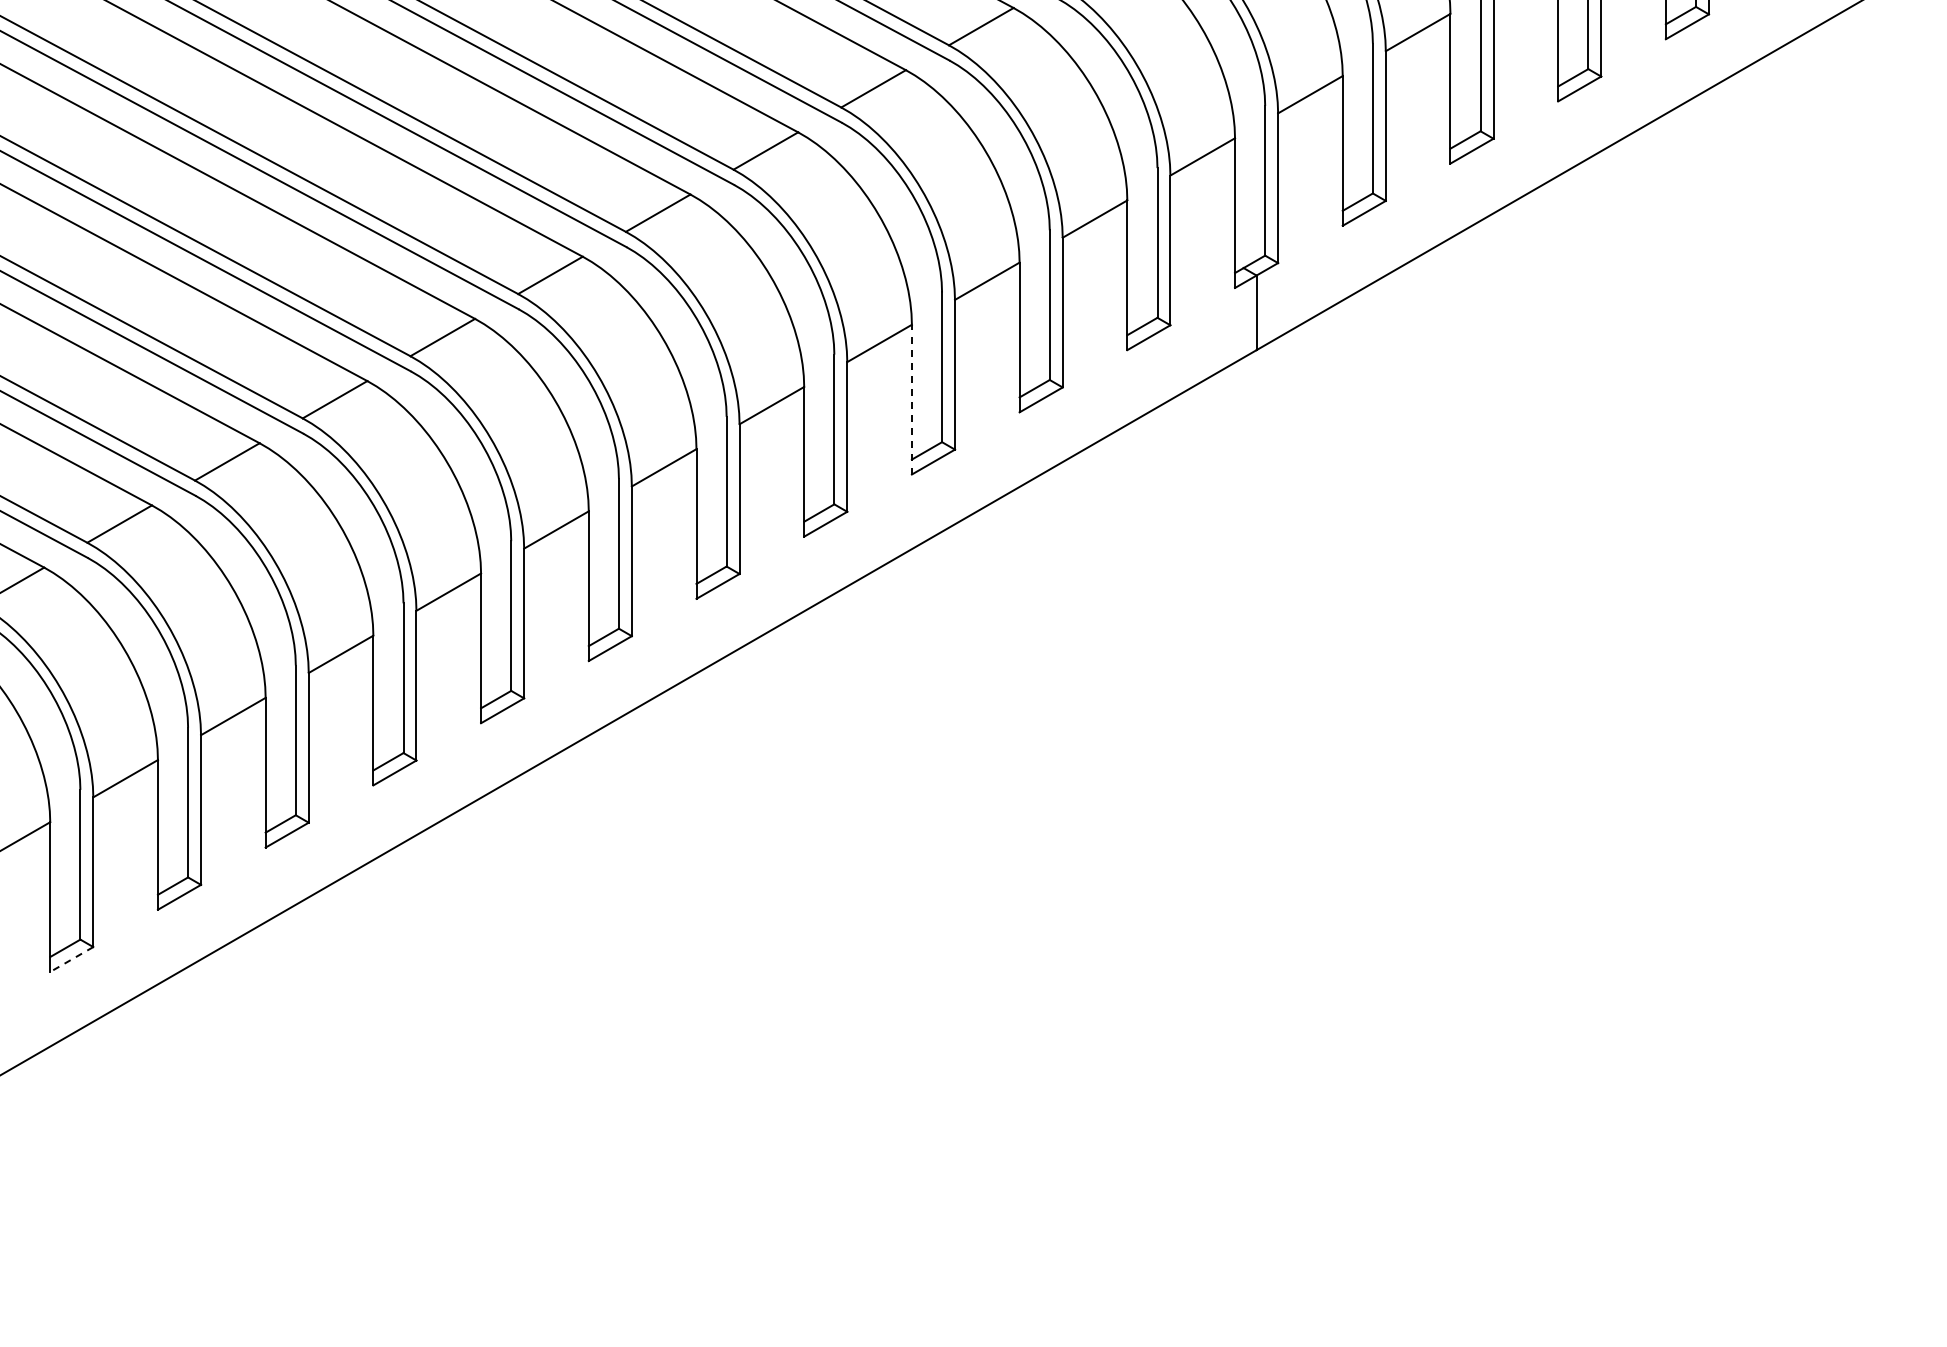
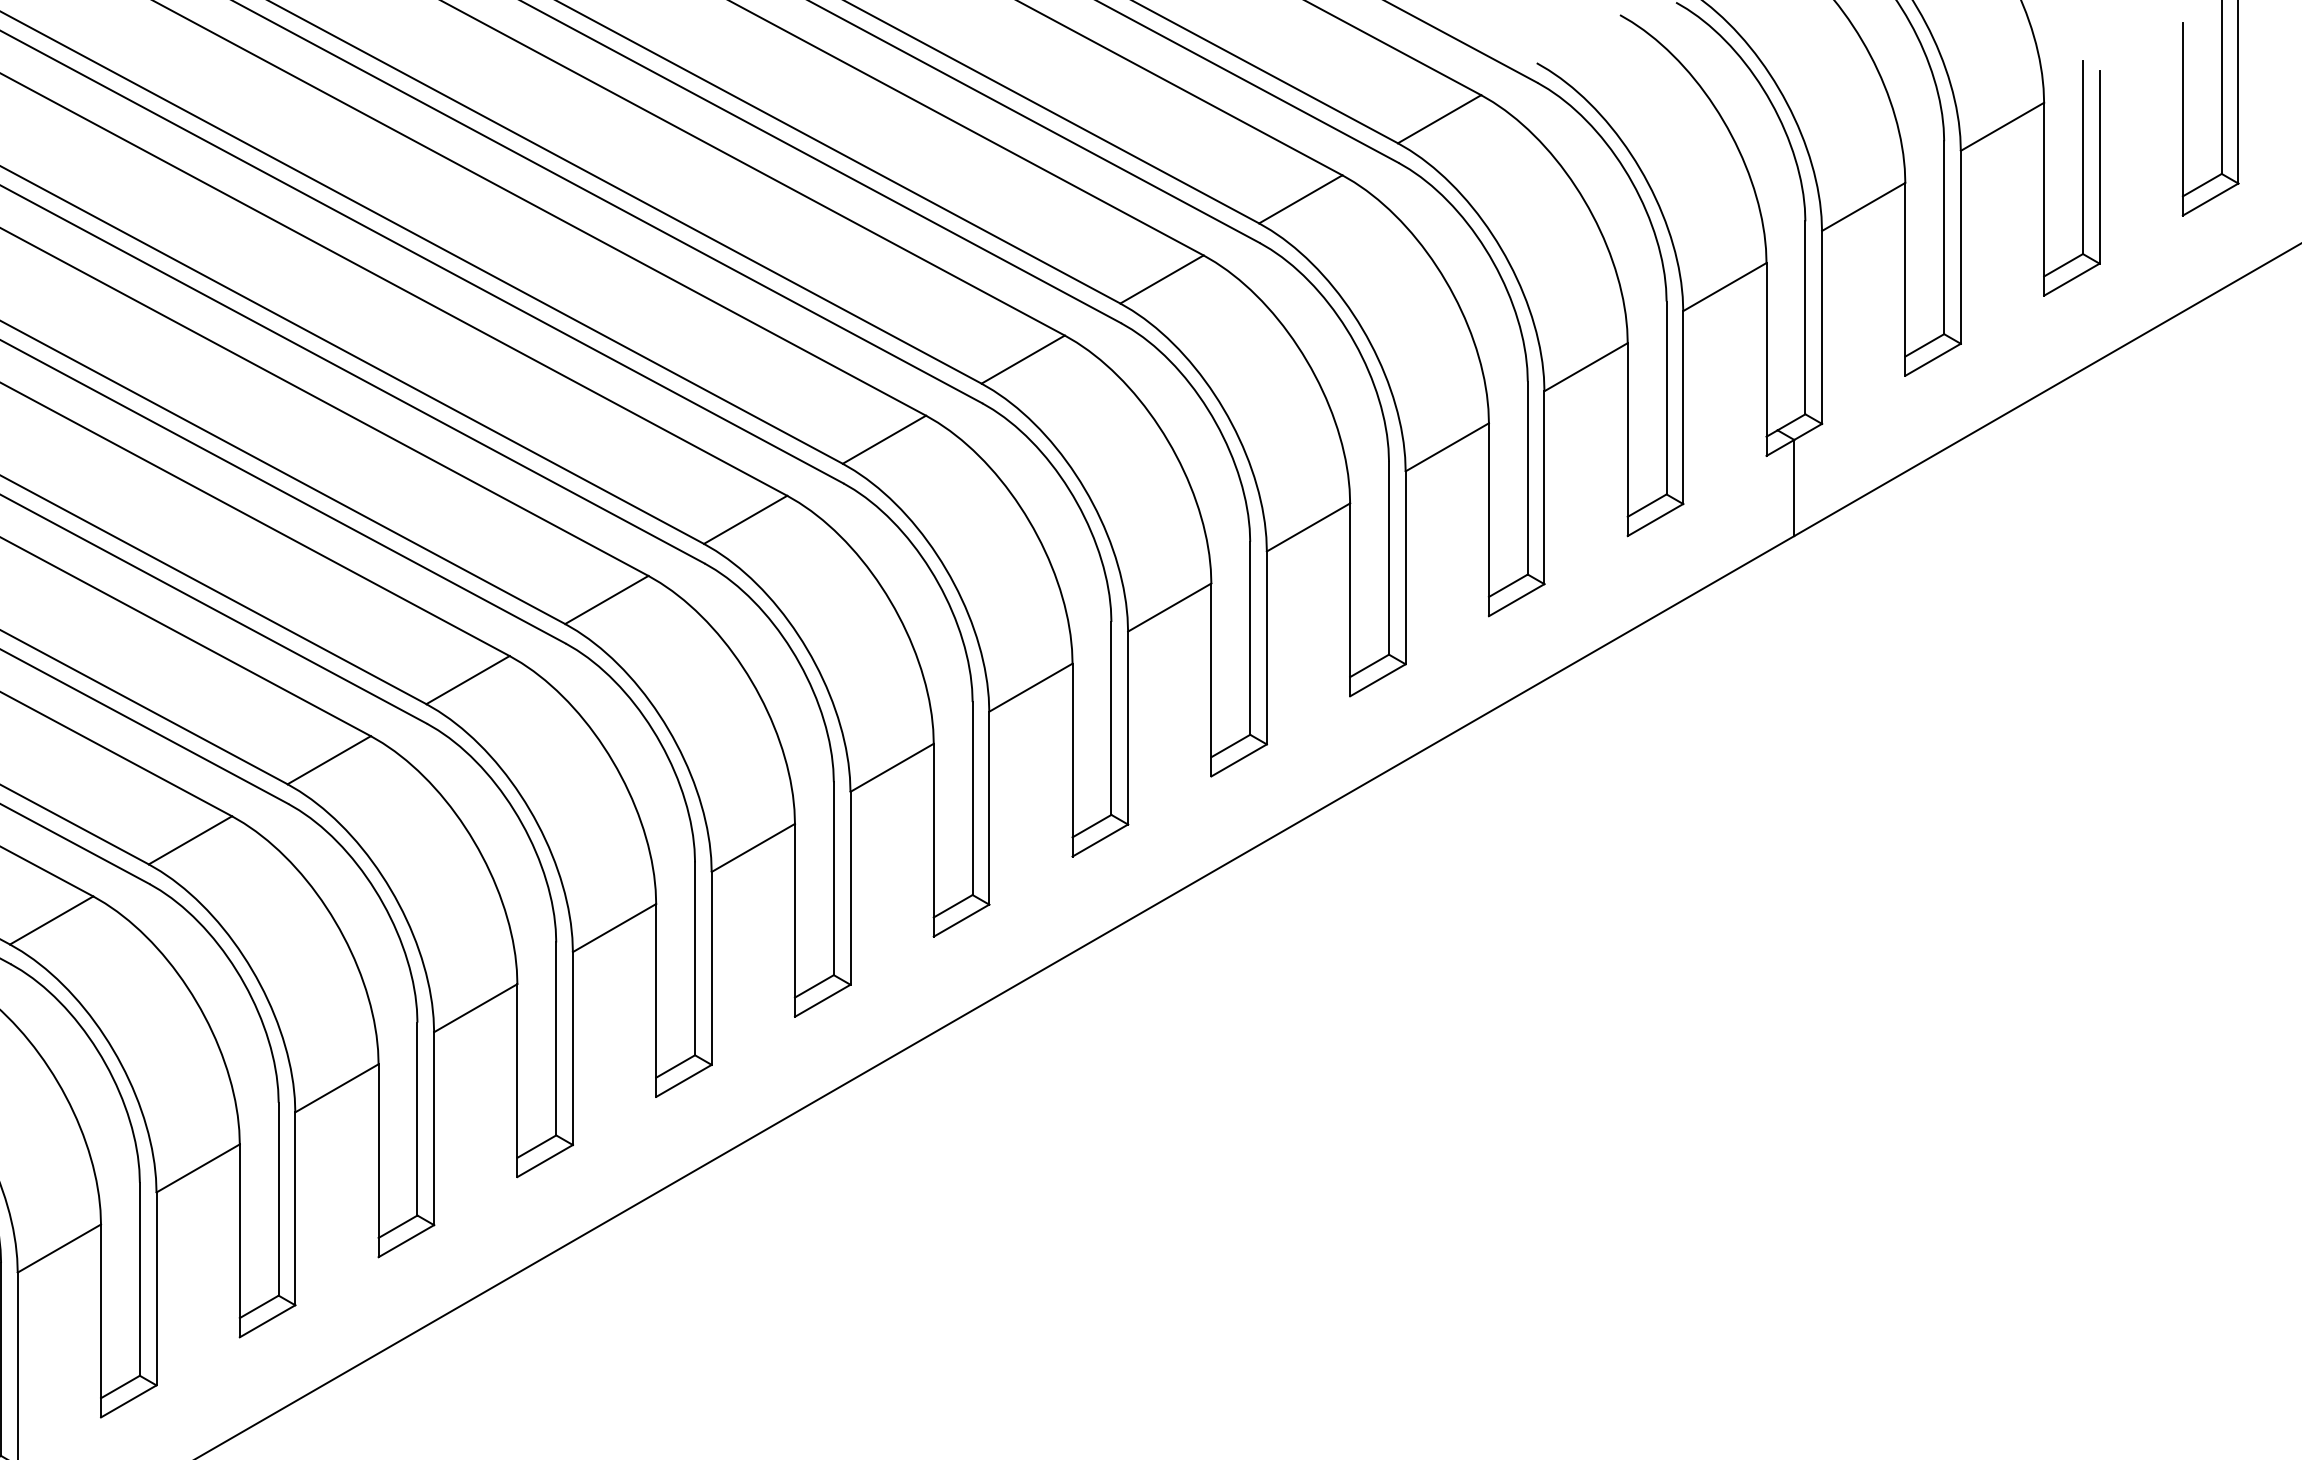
line: (911, 399) -> (1349, 599), dashed -> solid
line: (71, 959) -> (267, 1321), dashed -> solid

